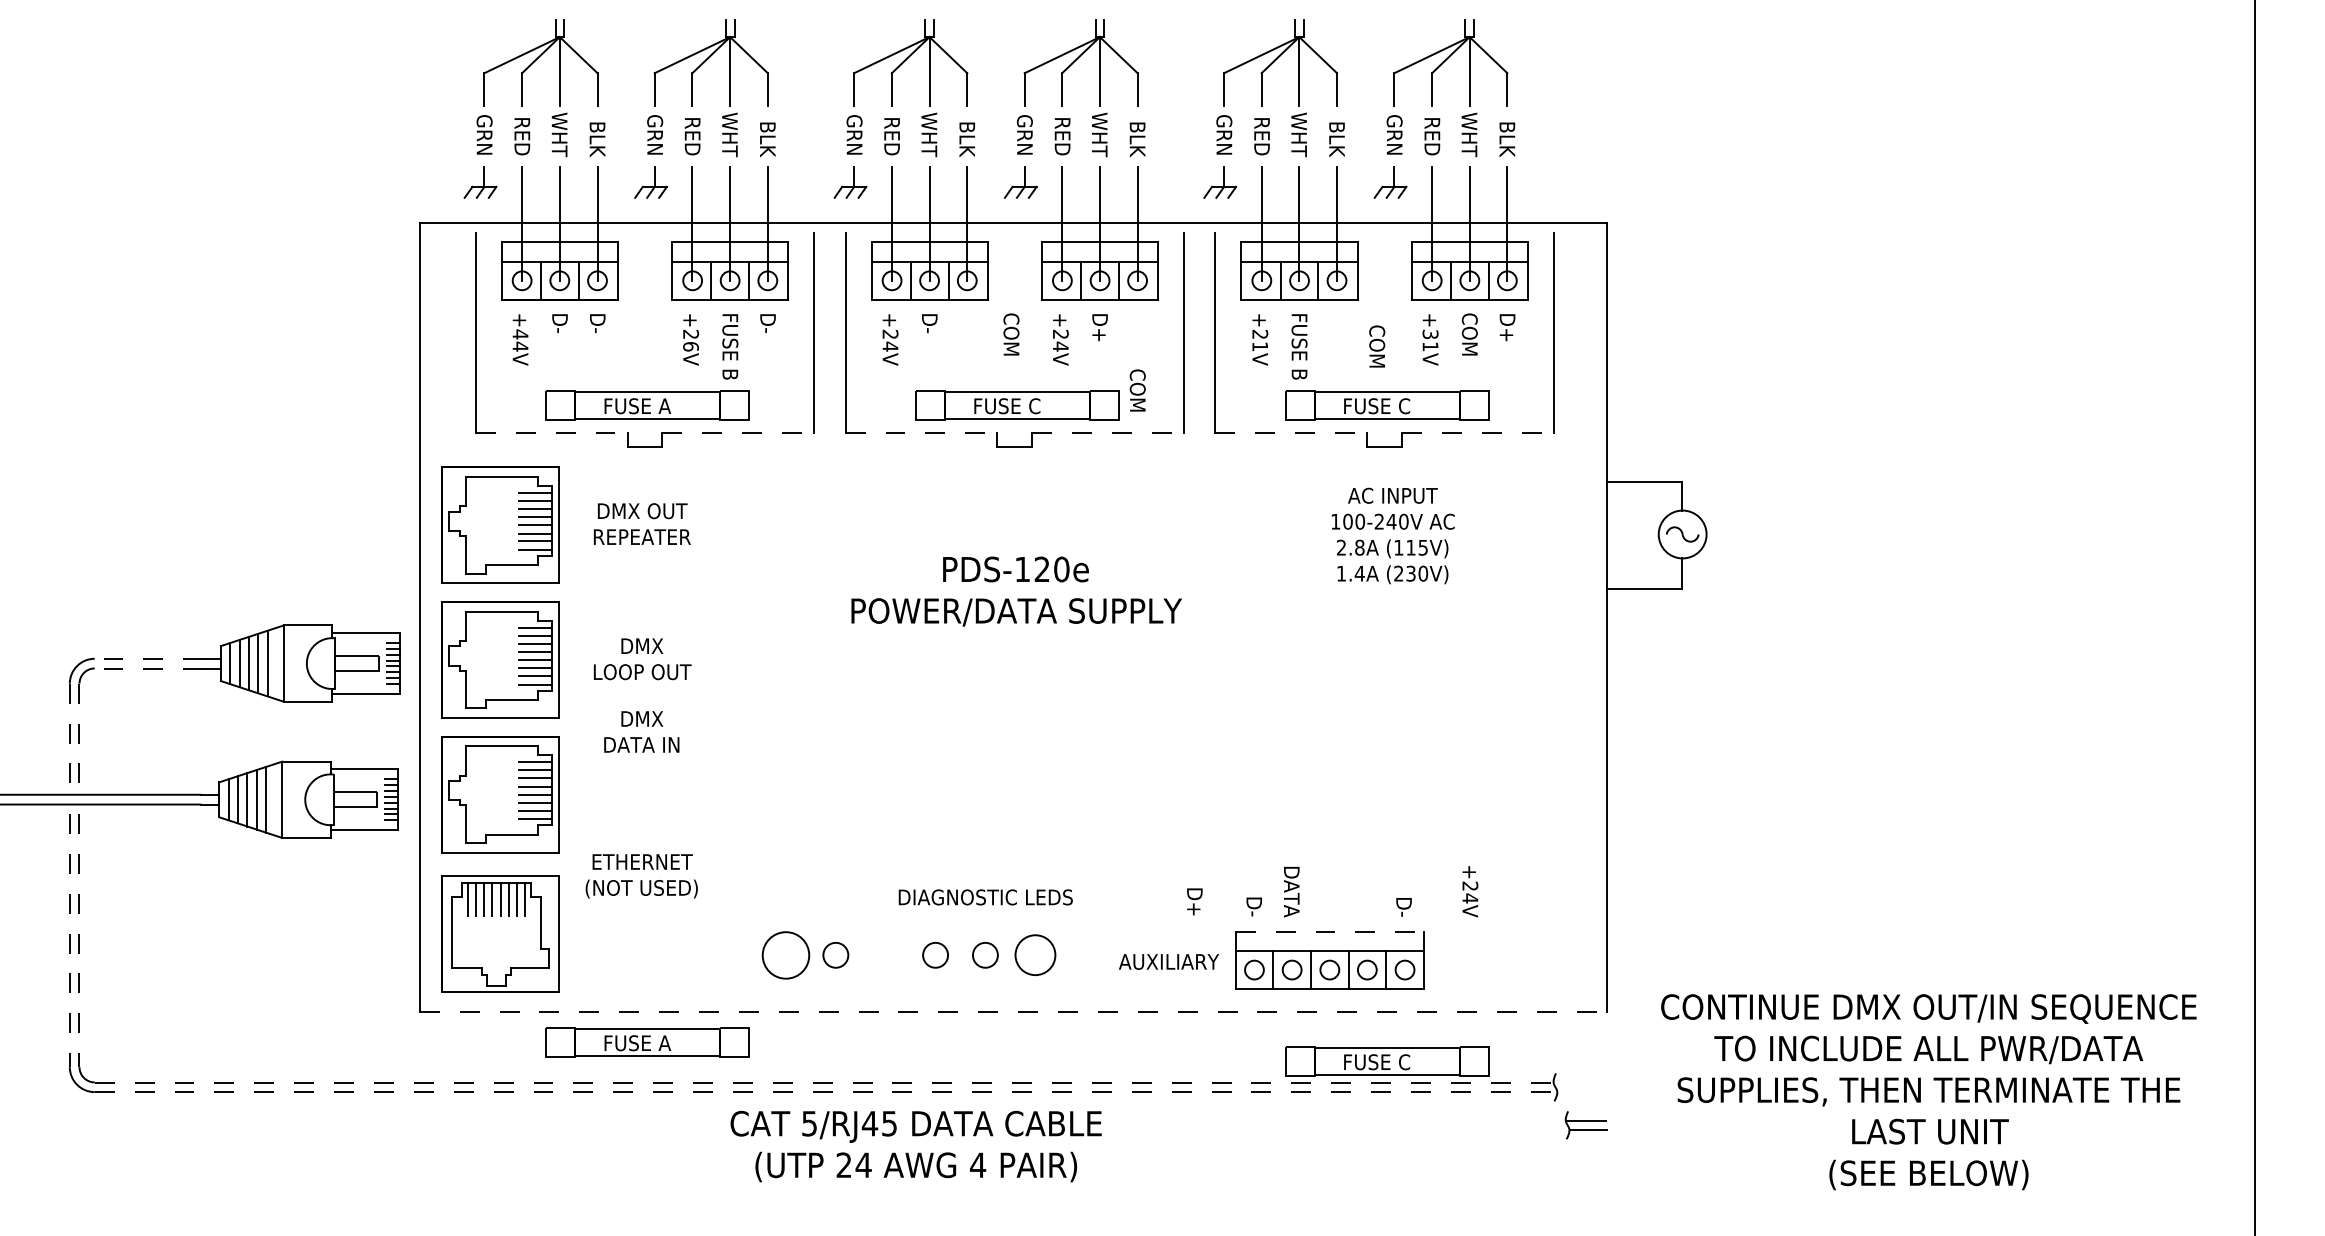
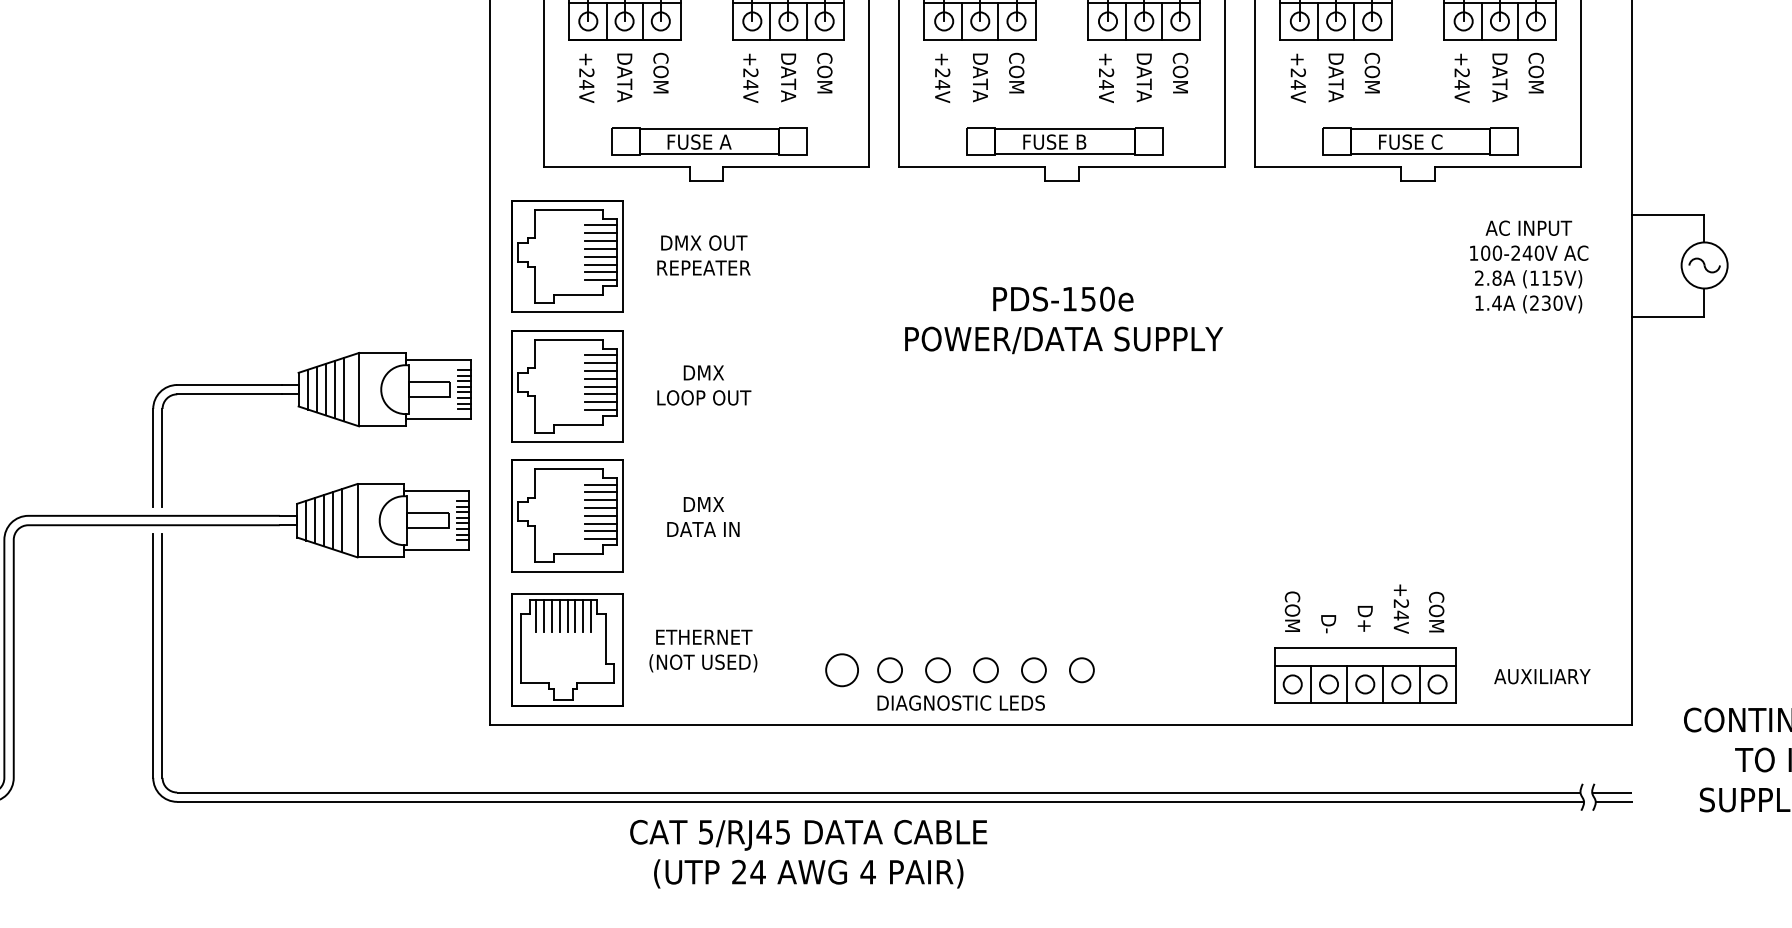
text: (520, 334) -> (586, 73), +44V -> +24V
text: (597, 334) -> (660, 73), D- -> COM
text: (768, 334) -> (825, 73), D- -> COM
text: (1011, 334) -> (1016, 73), moved
text: (1507, 334) -> (1536, 73), D+ -> COM
text: (1469, 338) -> (1499, 76), COM -> DATA
text: (1430, 340) -> (1462, 78), +31V -> +24V
text: (559, 345) -> (624, 83), D- -> DATA
text: (929, 345) -> (980, 83), D- -> DATA
text: (1099, 345) -> (1143, 83), D+ -> DATA
text: (691, 346) -> (751, 84), +26V -> +24V
text: (1259, 346) -> (1297, 84), +21V -> +24V
text: (1377, 346) -> (1372, 73), moved
text: (730, 347) -> (788, 85), FUSE B -> DATA
text: (1299, 347) -> (1336, 85), FUSE B -> DATA
text: (1137, 390) -> (1180, 73), moved
text: (1034, 406) -> (1081, 142), FUSE C -> FUSE B
line: (551, 432) -> (616, 167), dashed -> solid
line: (738, 432) -> (796, 167), dashed -> solid
line: (921, 432) -> (972, 167), dashed -> solid
line: (1108, 432) -> (1152, 167), dashed -> solid
line: (1291, 432) -> (1328, 167), dashed -> solid
line: (1477, 432) -> (1507, 167), dashed -> solid
text: (1392, 535) -> (1528, 266), moved
text: (1041, 569) -> (1087, 299), PDS-120e -> PDS-150e
line: (148, 658) -> (228, 384), dashed -> solid
line: (148, 668) -> (228, 394), dashed -> solid
text: (641, 731) -> (703, 516), moved
line: (69, 734) -> (152, 457), dashed -> solid
line: (79, 734) -> (162, 457), dashed -> solid
text: (641, 876) -> (703, 651), moved
text: (1291, 891) -> (1328, 608), DATA -> D-
text: (1470, 891) -> (1401, 608), moved
text: (1254, 894) -> (1292, 611), D- -> COM
text: (1404, 894) -> (1437, 611), D- -> COM
text: (985, 897) -> (960, 703), moved
text: (1194, 901) -> (1364, 618), moved
line: (1330, 932) -> (1365, 648), dashed -> solid
line: (69, 940) -> (152, 656), dashed -> solid
line: (79, 940) -> (162, 656), dashed -> solid
circle: (785, 954) -> (841, 669), size x0.71
circle: (885, 955) -> (937, 670), added
circle: (1034, 955) -> (1081, 670), size x0.62
text: (1168, 961) -> (1541, 676), moved
line: (1013, 1012) -> (1060, 725), dashed -> solid
part: (647, 1042) -> (708, 754), removed
part: (1387, 1061) -> (1420, 772), removed
line: (824, 1082) -> (879, 792), dashed -> solid
line: (826, 1092) -> (881, 802), dashed -> solid
part: (1585, 1125) -> (1611, 797), moved
text: (915, 1146) -> (807, 854), moved

